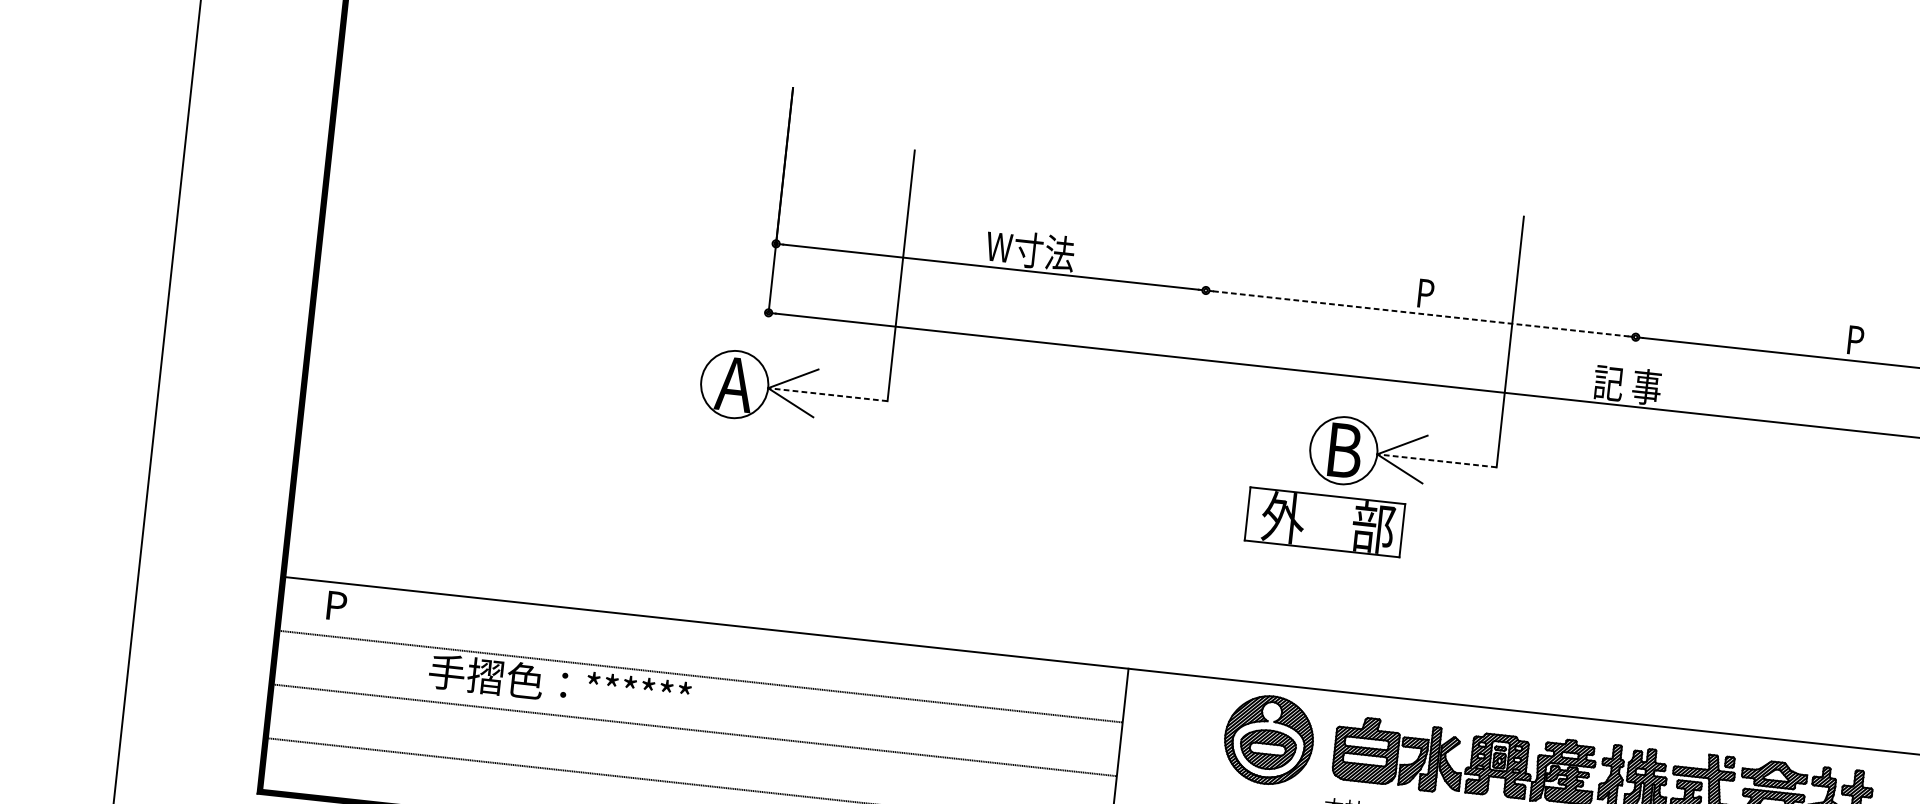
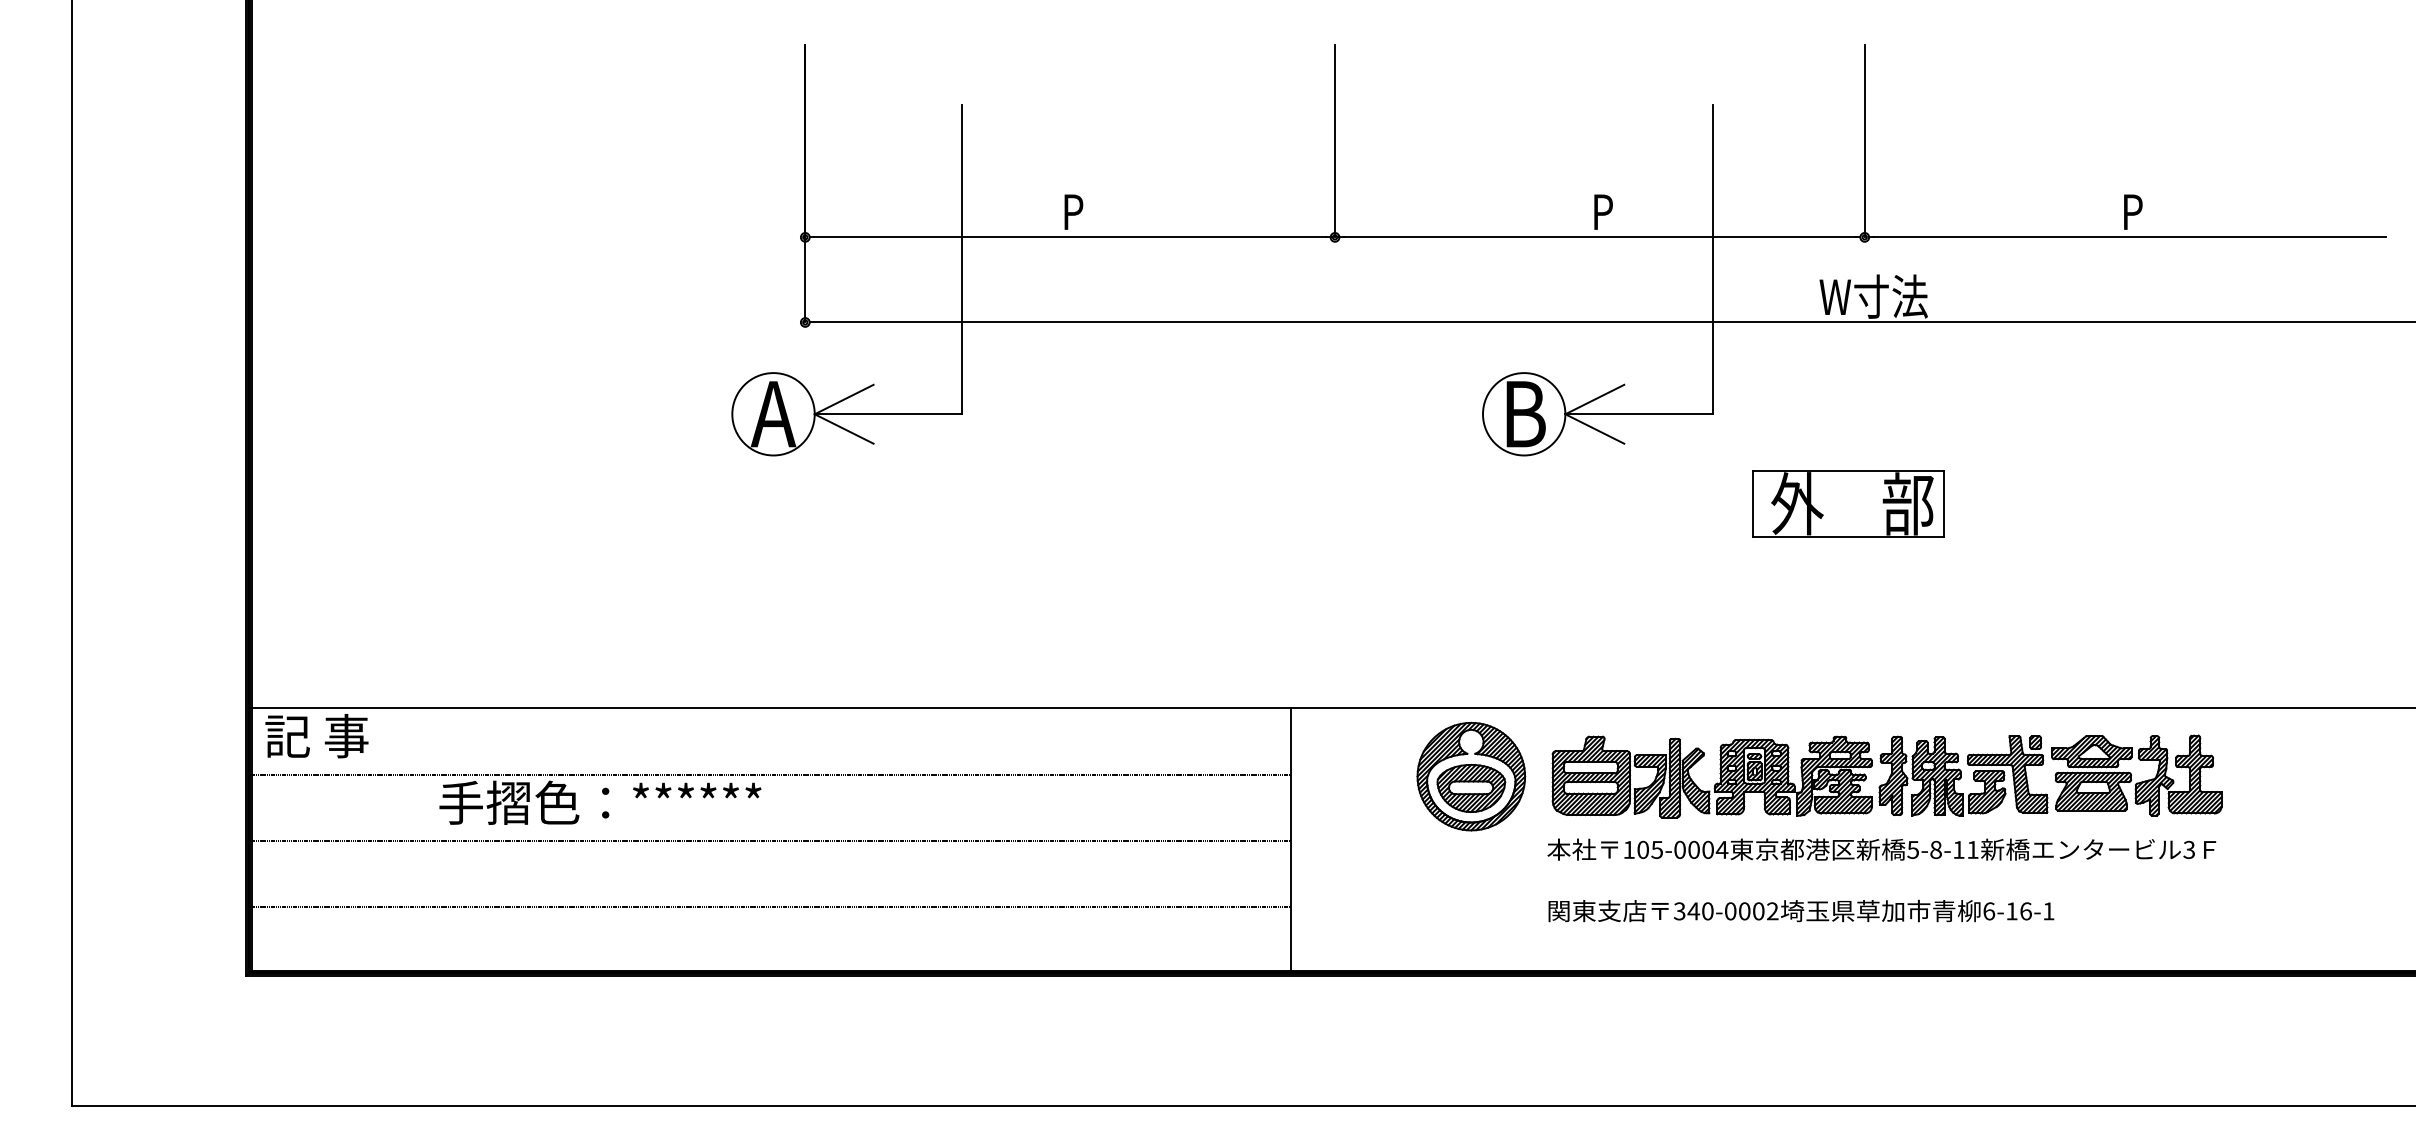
line: (1214, 212) -> (1335, 141), added
text: (1030, 250) -> (1116, 211), W寸法 -> P
line: (1644, 259) -> (1864, 141), added
line: (1421, 314) -> (1600, 237), dashed -> solid
text: (1637, 385) -> (1873, 296), 記 事 -> W寸法
line: (828, 394) -> (888, 414), dashed -> solid
line: (1436, 460) -> (1638, 414), dashed -> solid
part: (1324, 521) -> (1848, 503), moved
text: (335, 605) -> (316, 736), P -> 記 事

